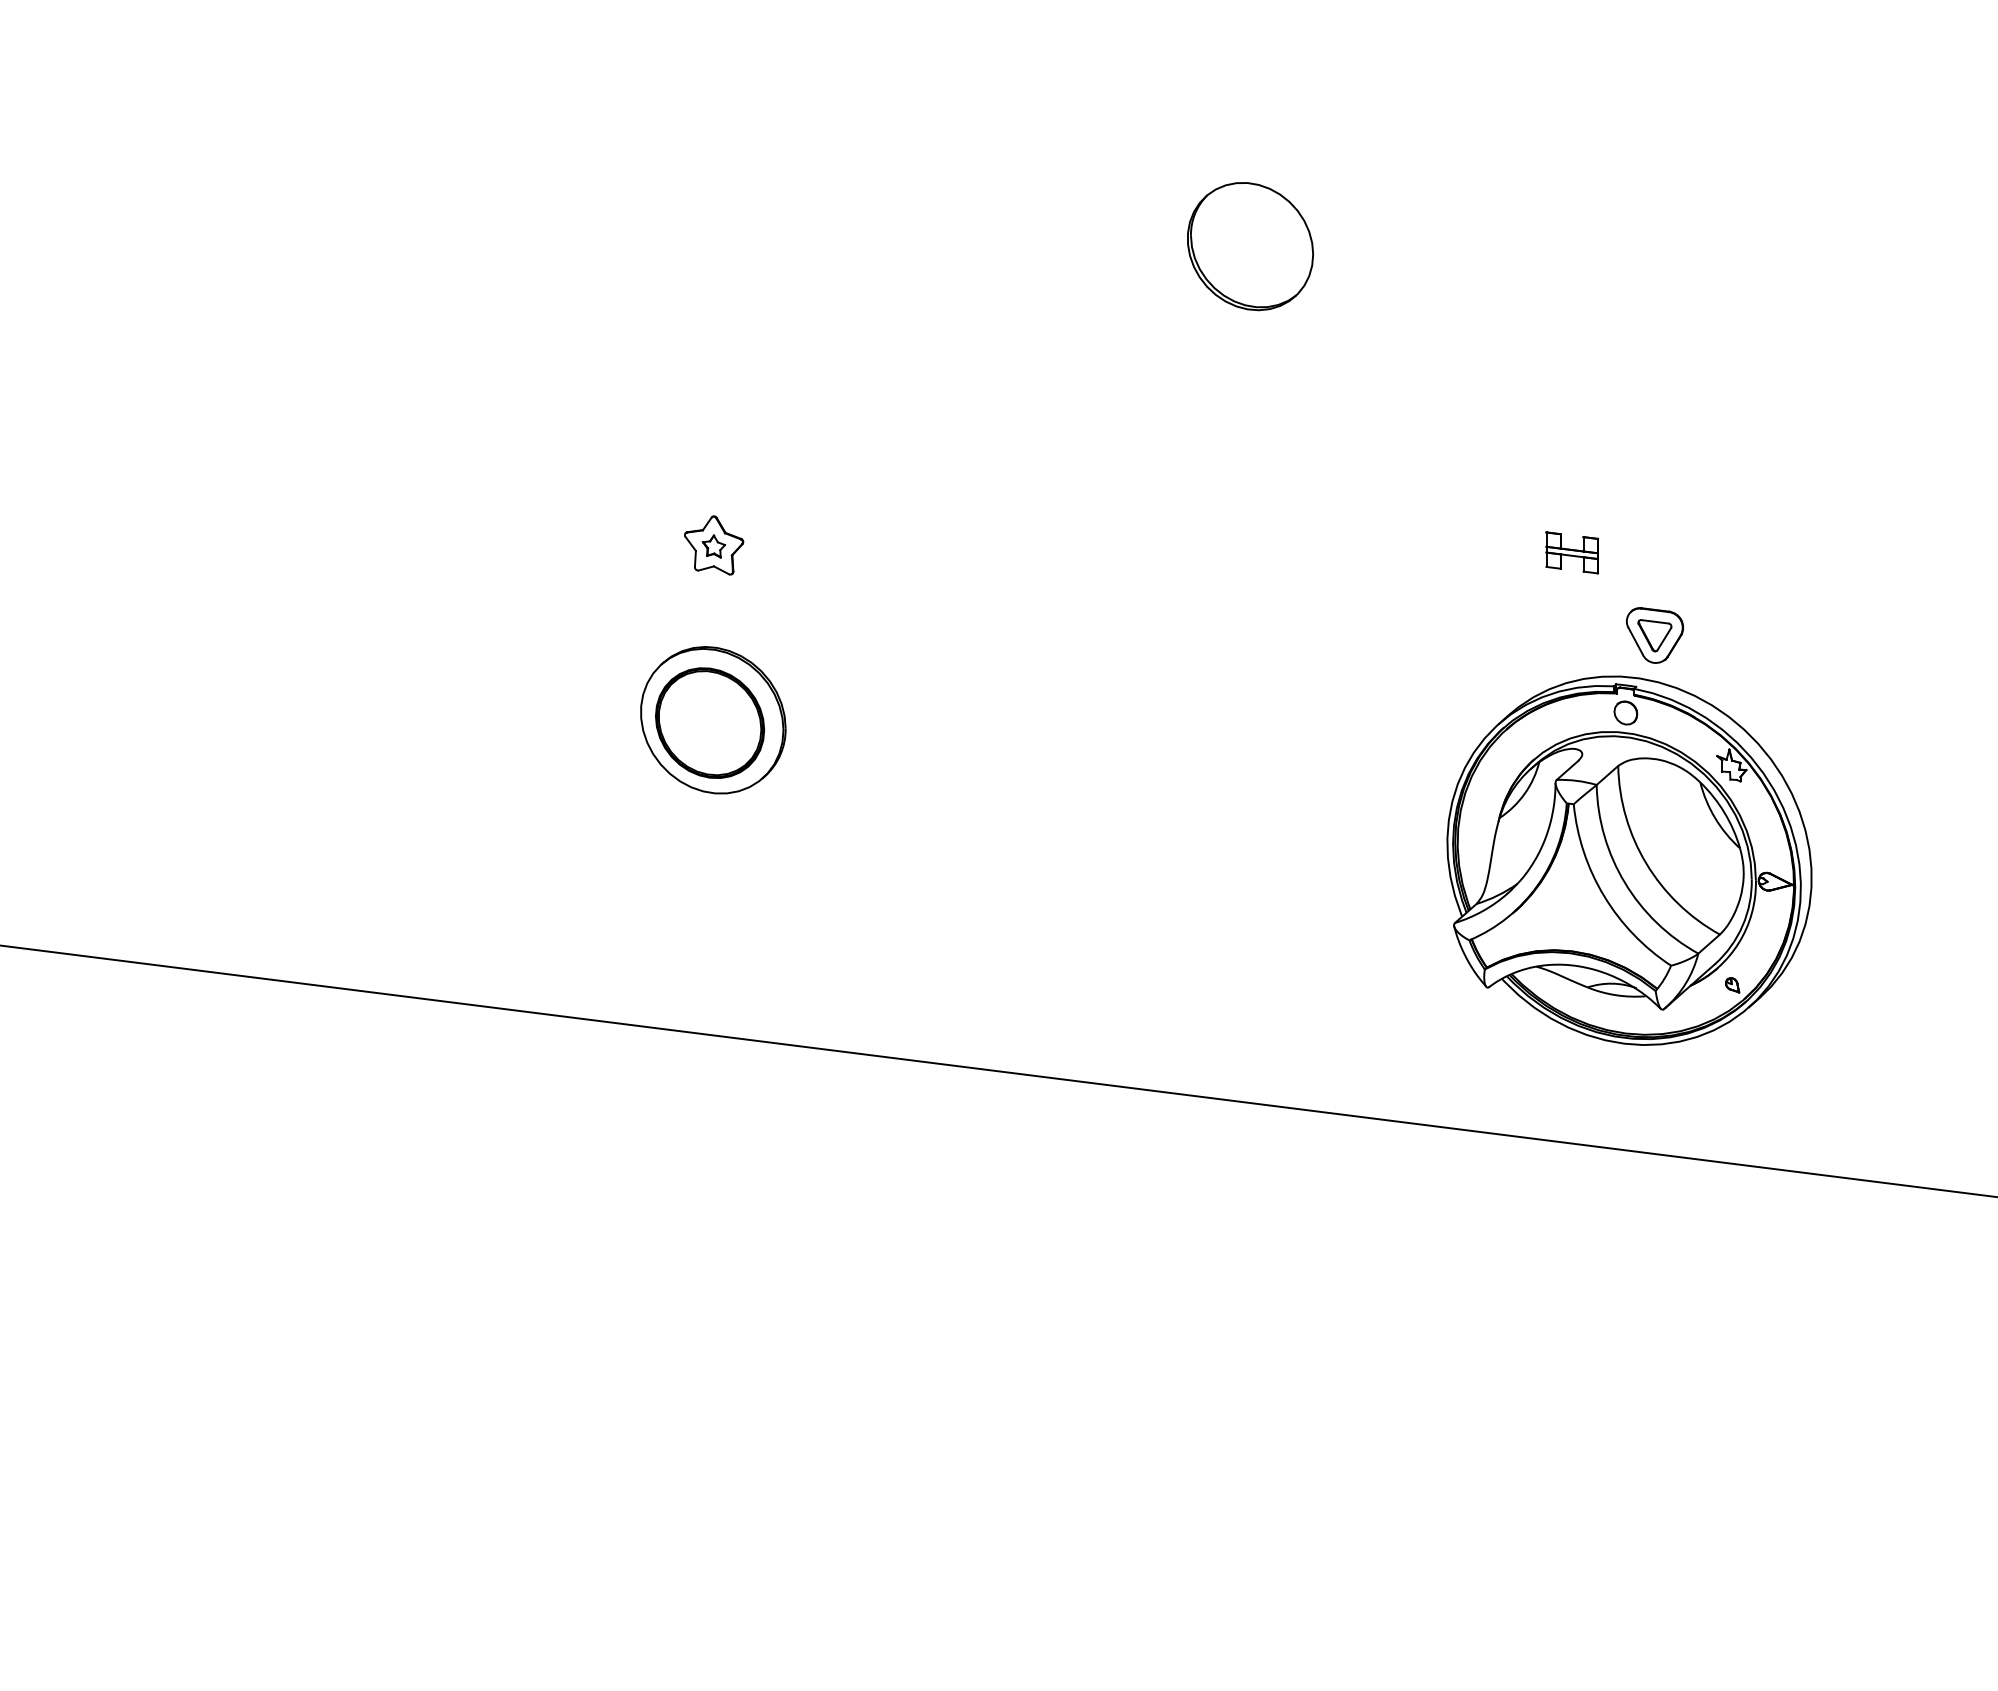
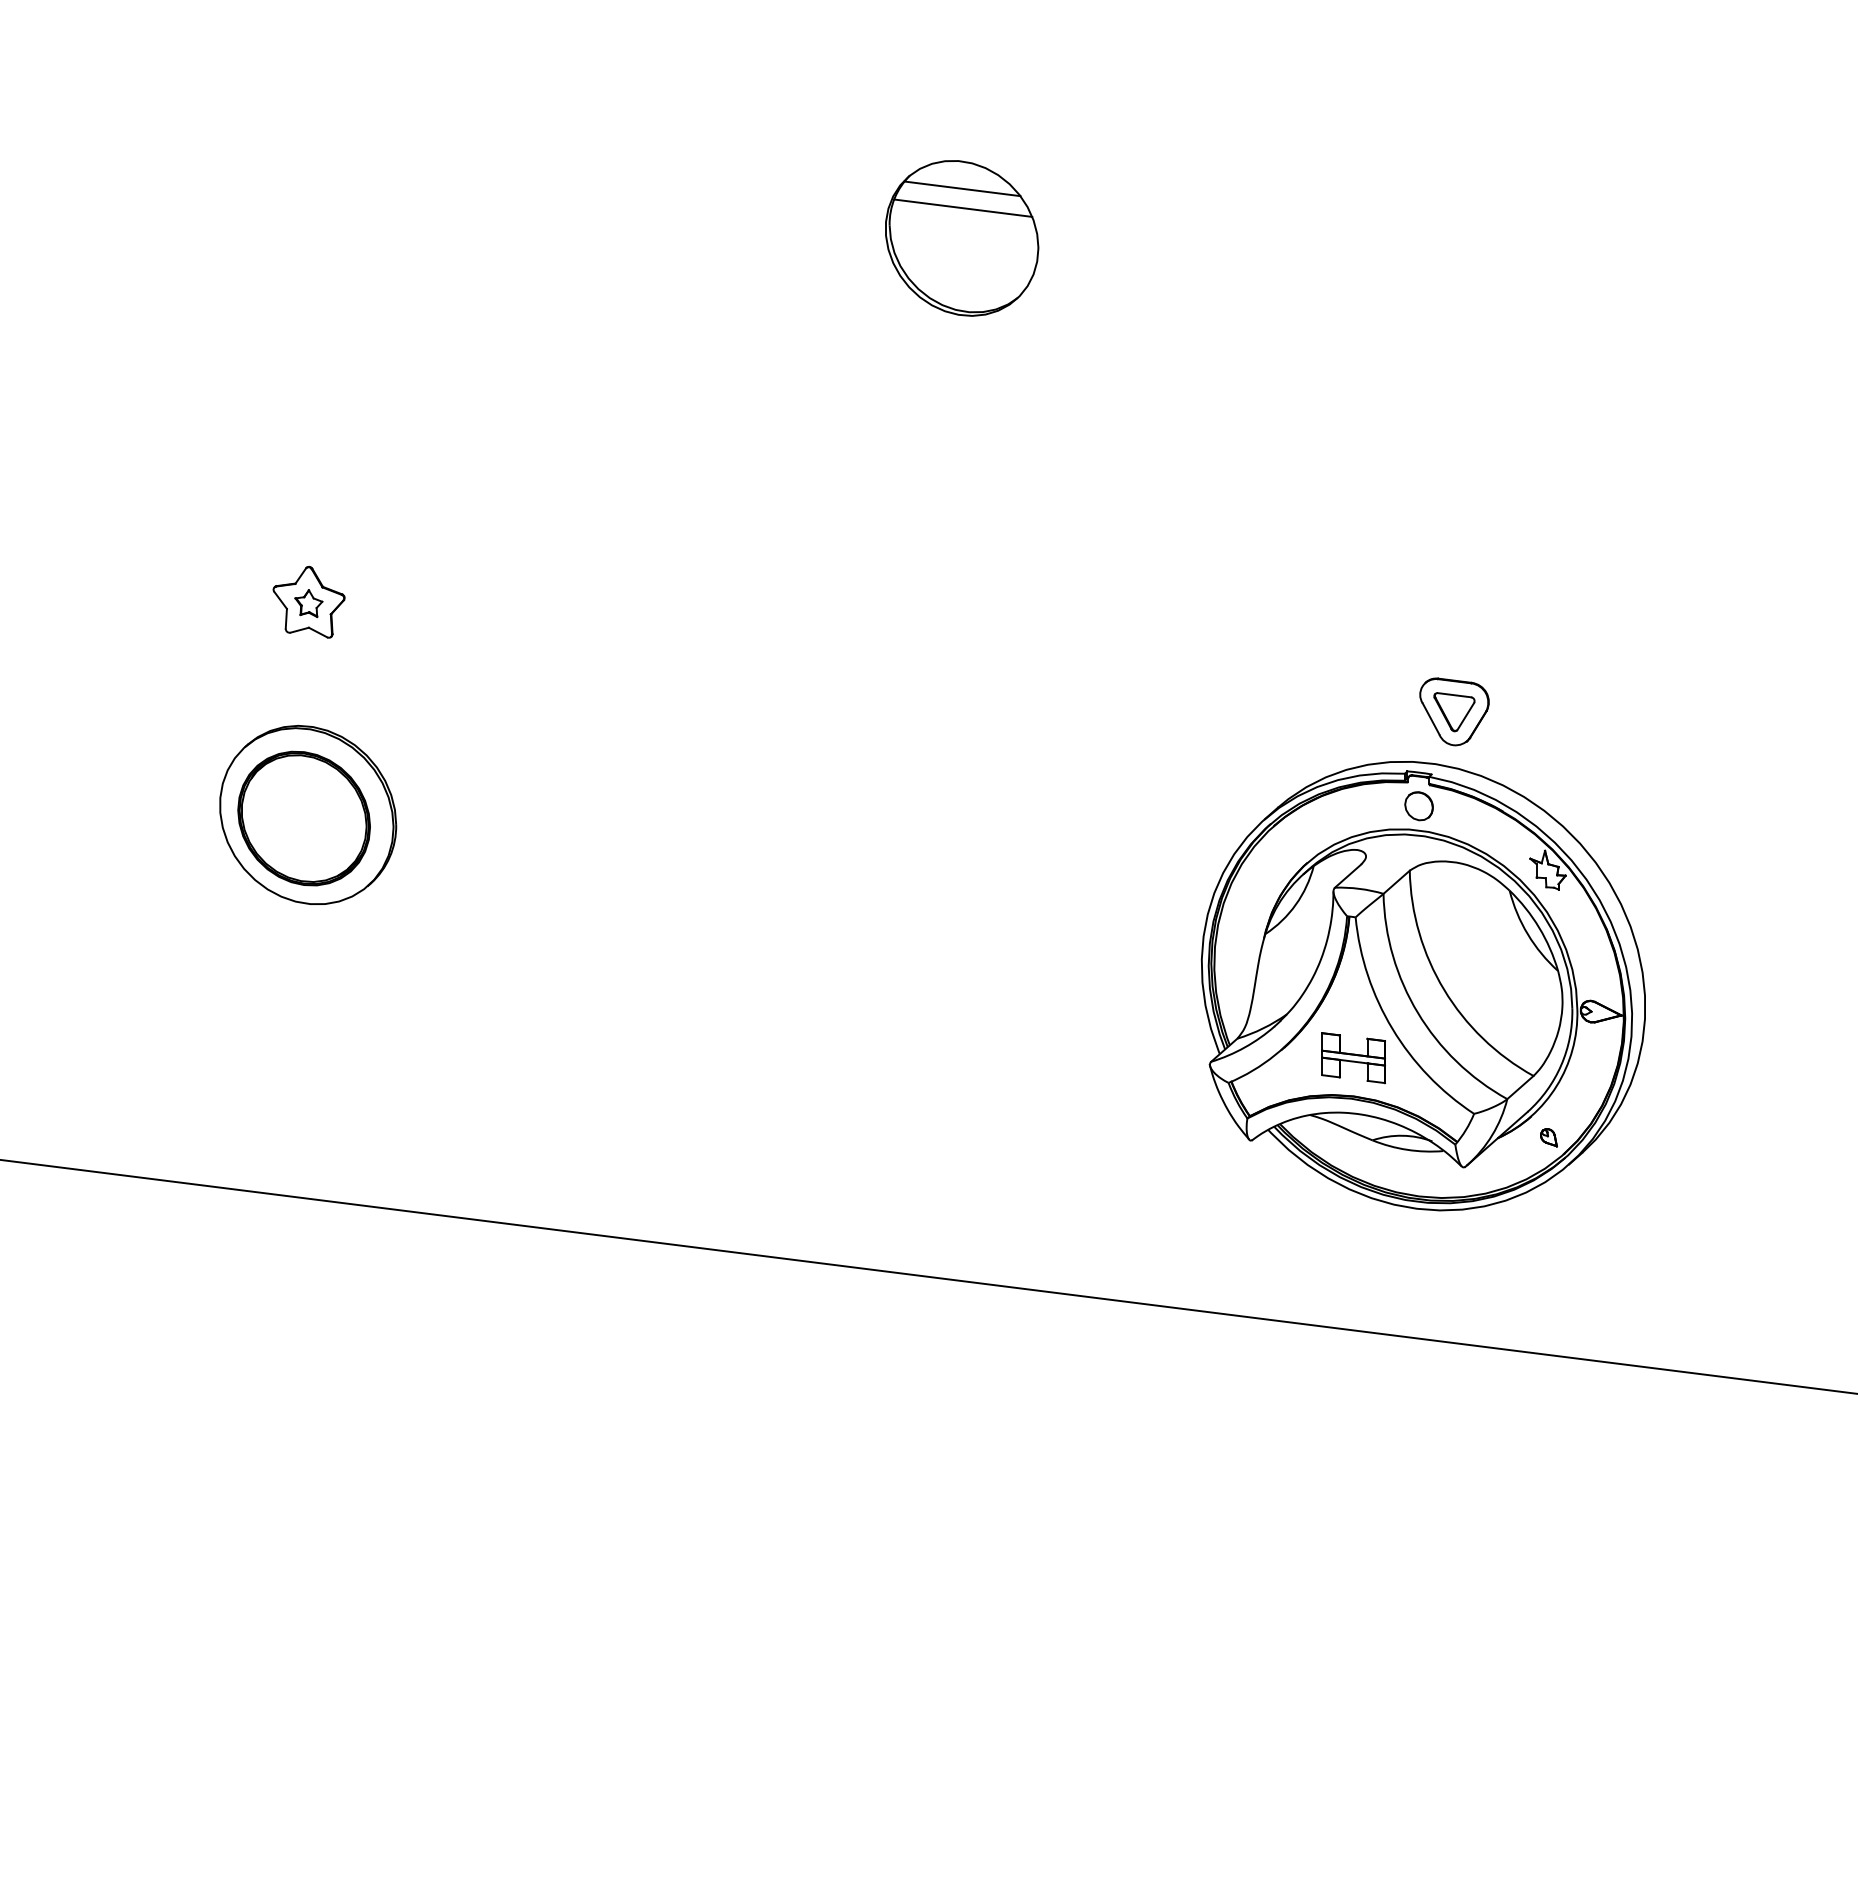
line: (1250, 205) -> (962, 188), added
line: (1251, 221) -> (963, 207), added
part: (1571, 552) -> (1352, 1057), moved

